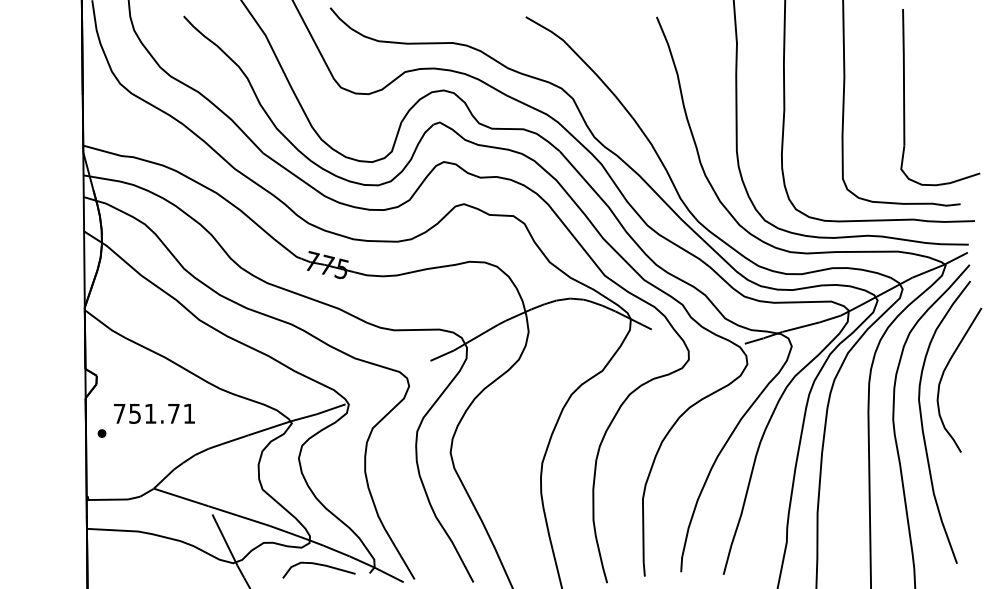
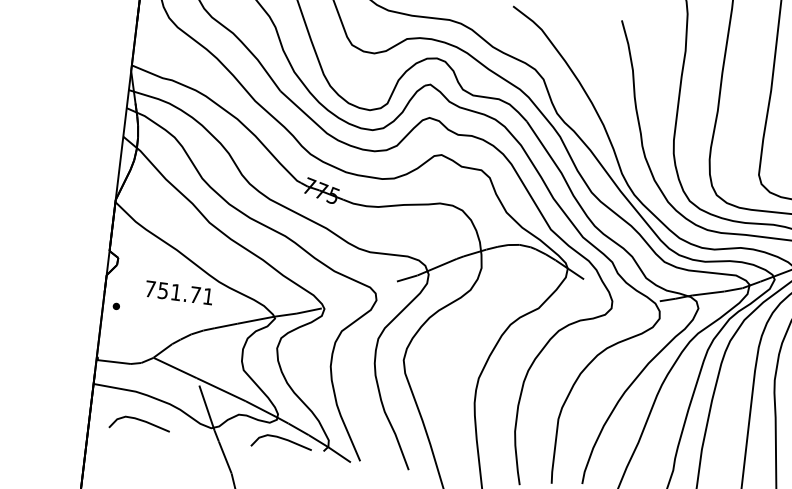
text: (154, 413) -> (179, 292), moved
curve: (147, 565) -> (139, 420), added

